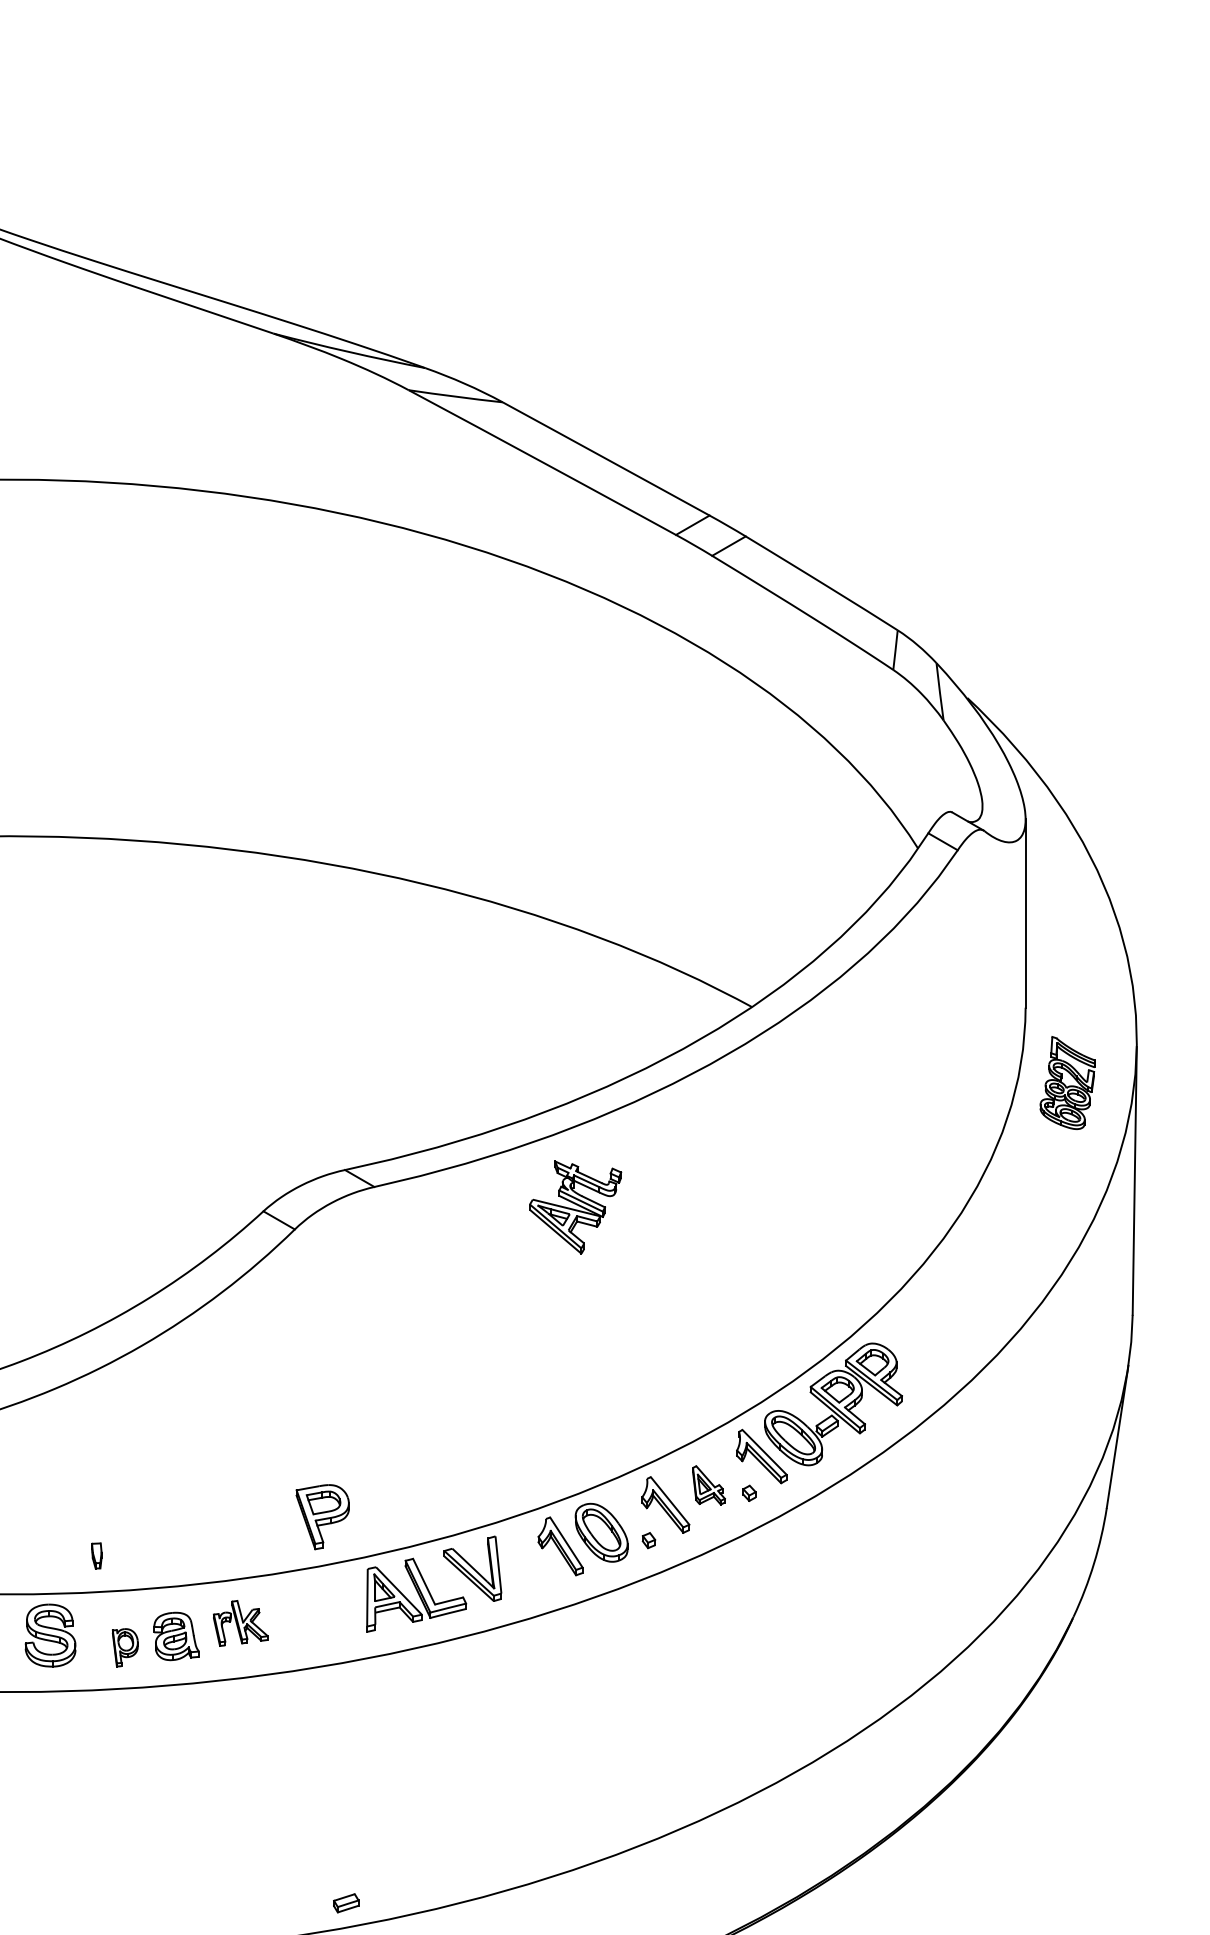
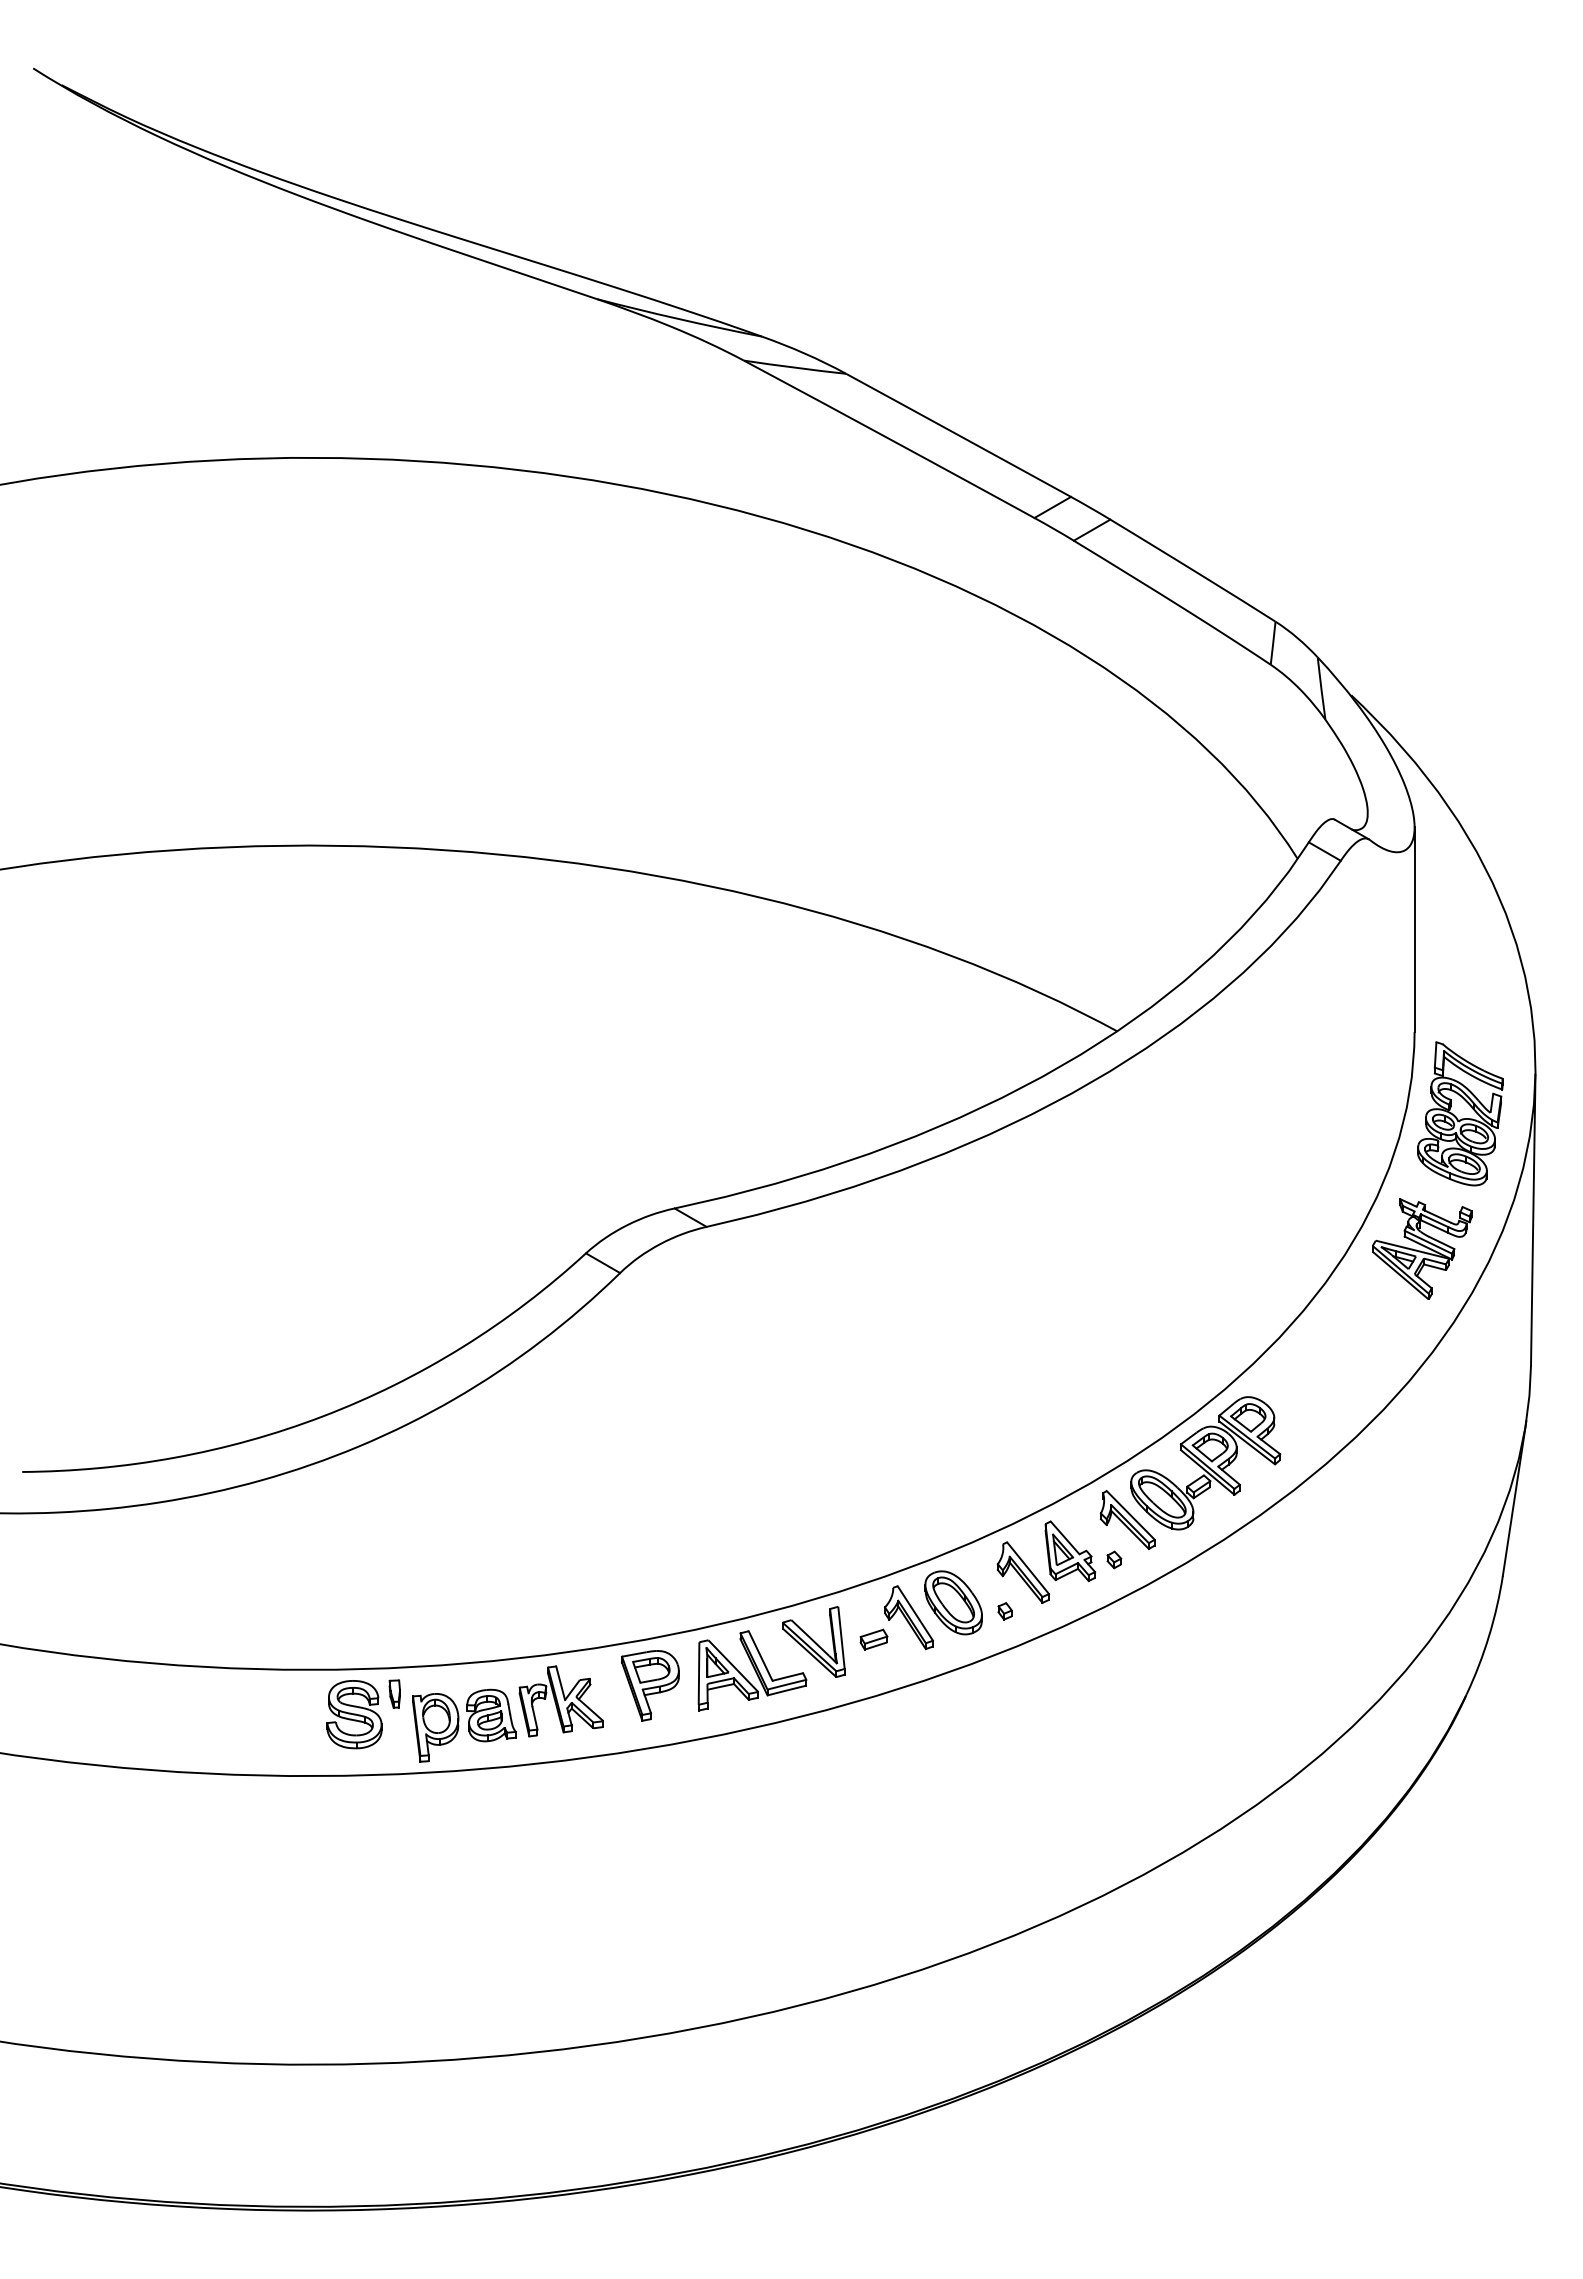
part: (1067, 1082) -> (1460, 1113), size x1.43
part: (575, 1206) -> (1422, 1248), moved
part: (709, 1485) -> (1070, 1551), size x1.43
part: (322, 1516) -> (650, 1685), moved
part: (96, 1555) -> (394, 1693), moved
part: (240, 1623) -> (560, 1701), size x1.43
part: (125, 1647) -> (435, 1727), size x1.67
part: (345, 1903) -> (873, 1639), moved

